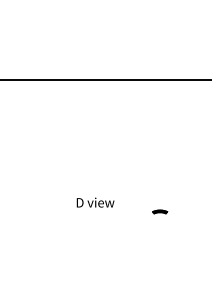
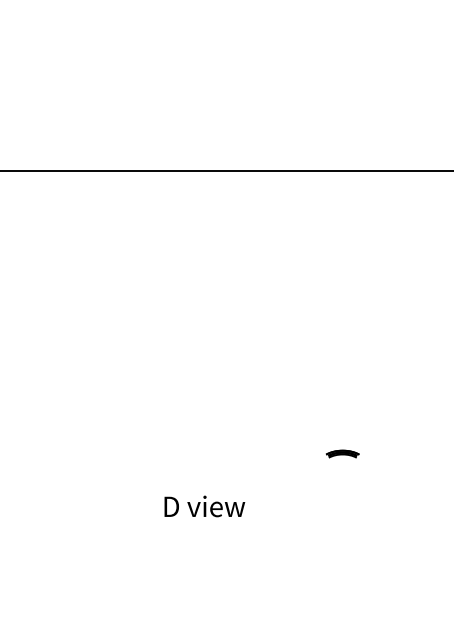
text: (95, 202) -> (204, 506), moved

